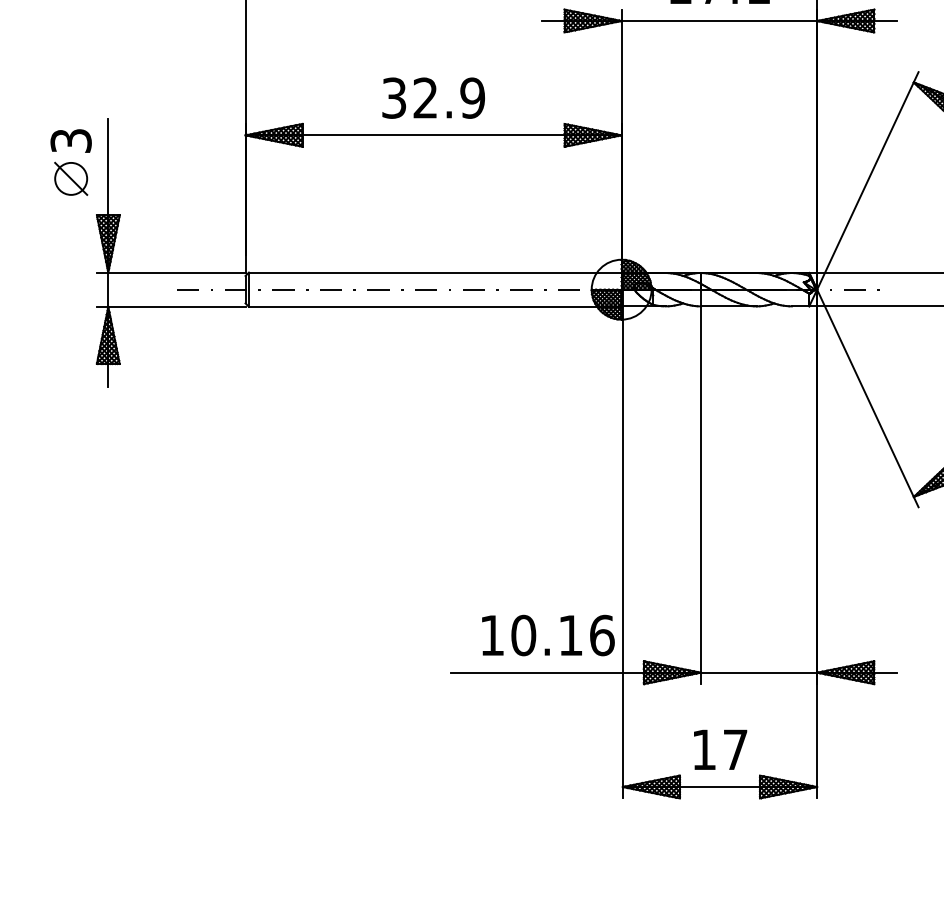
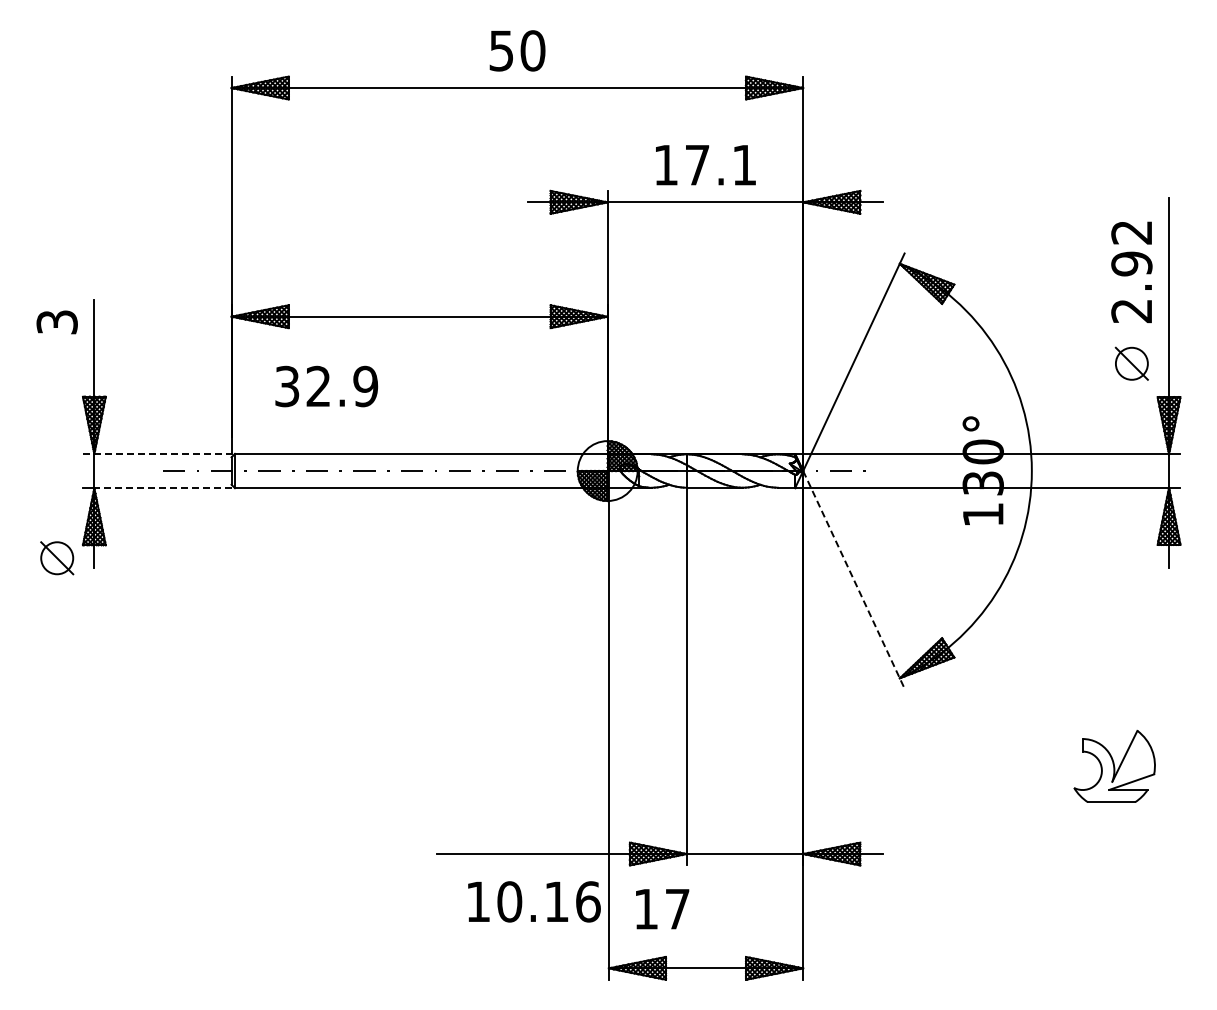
text: (433, 98) -> (326, 386), moved
part: (71, 179) -> (57, 558), moved
line: (171, 272) -> (157, 453), solid -> dashed
line: (176, 307) -> (162, 488), solid -> dashed
line: (868, 399) -> (854, 580), solid -> dashed
text: (548, 635) -> (534, 901), moved
text: (720, 750) -> (662, 909), moved

